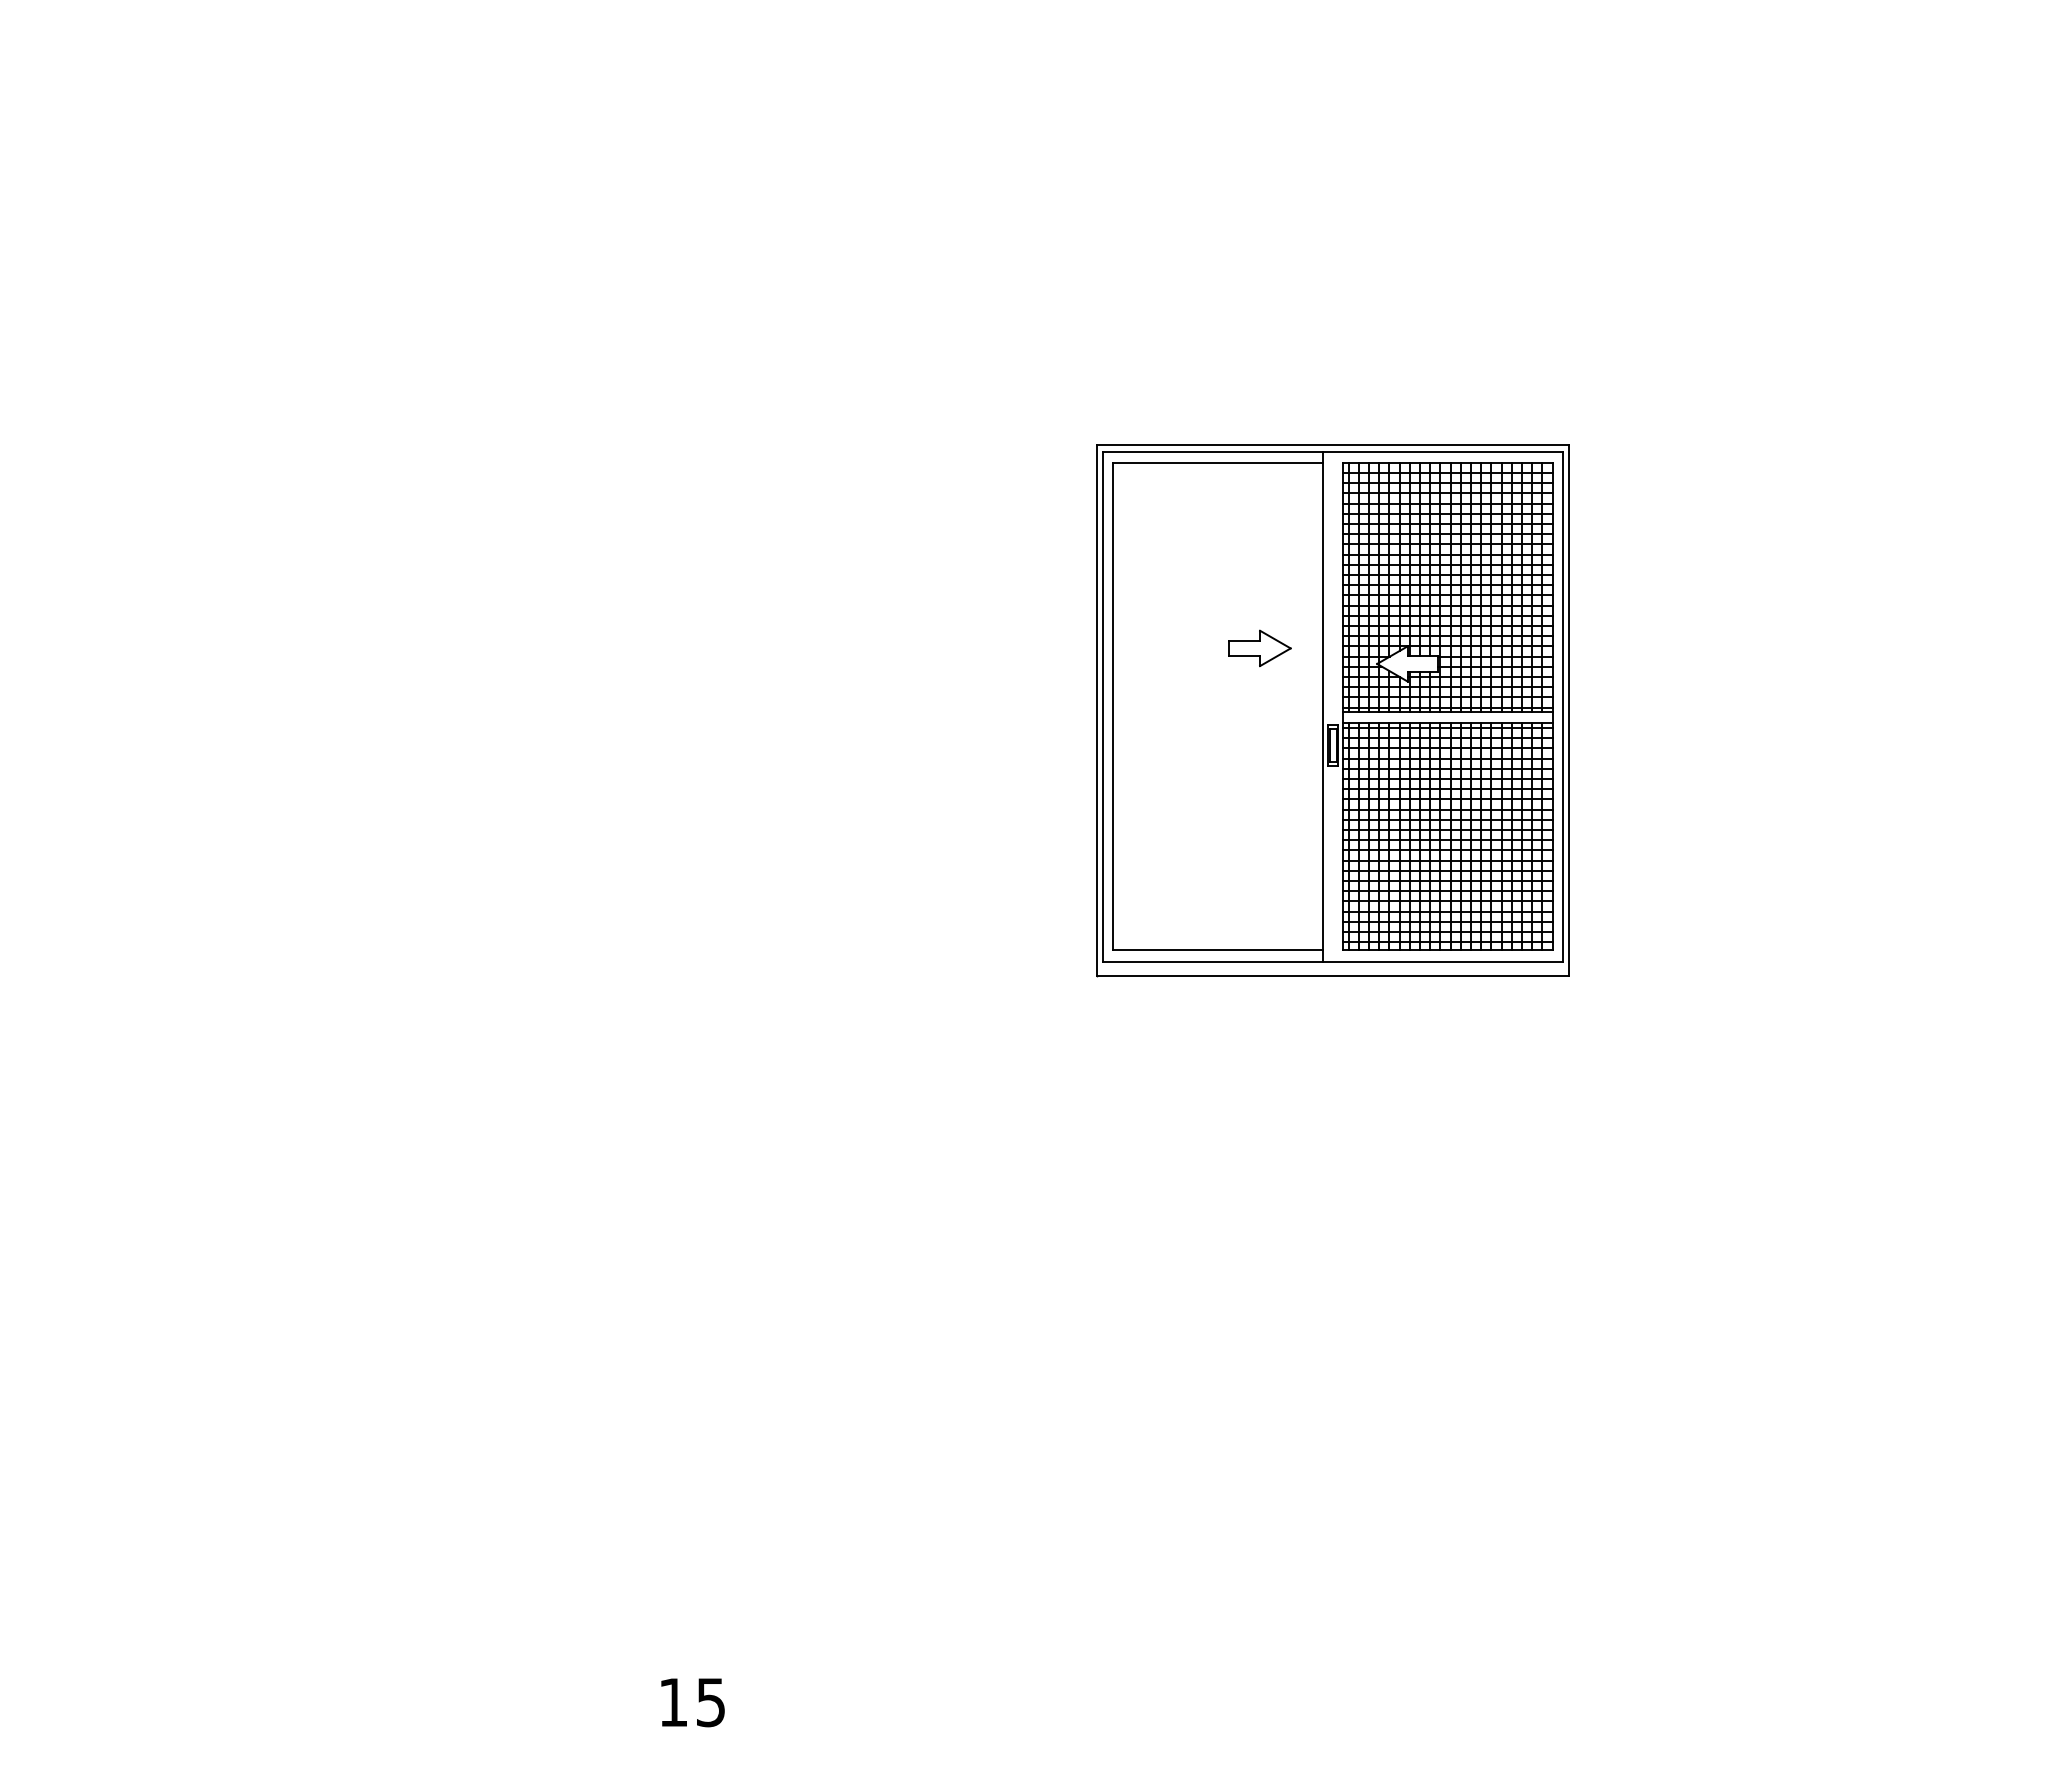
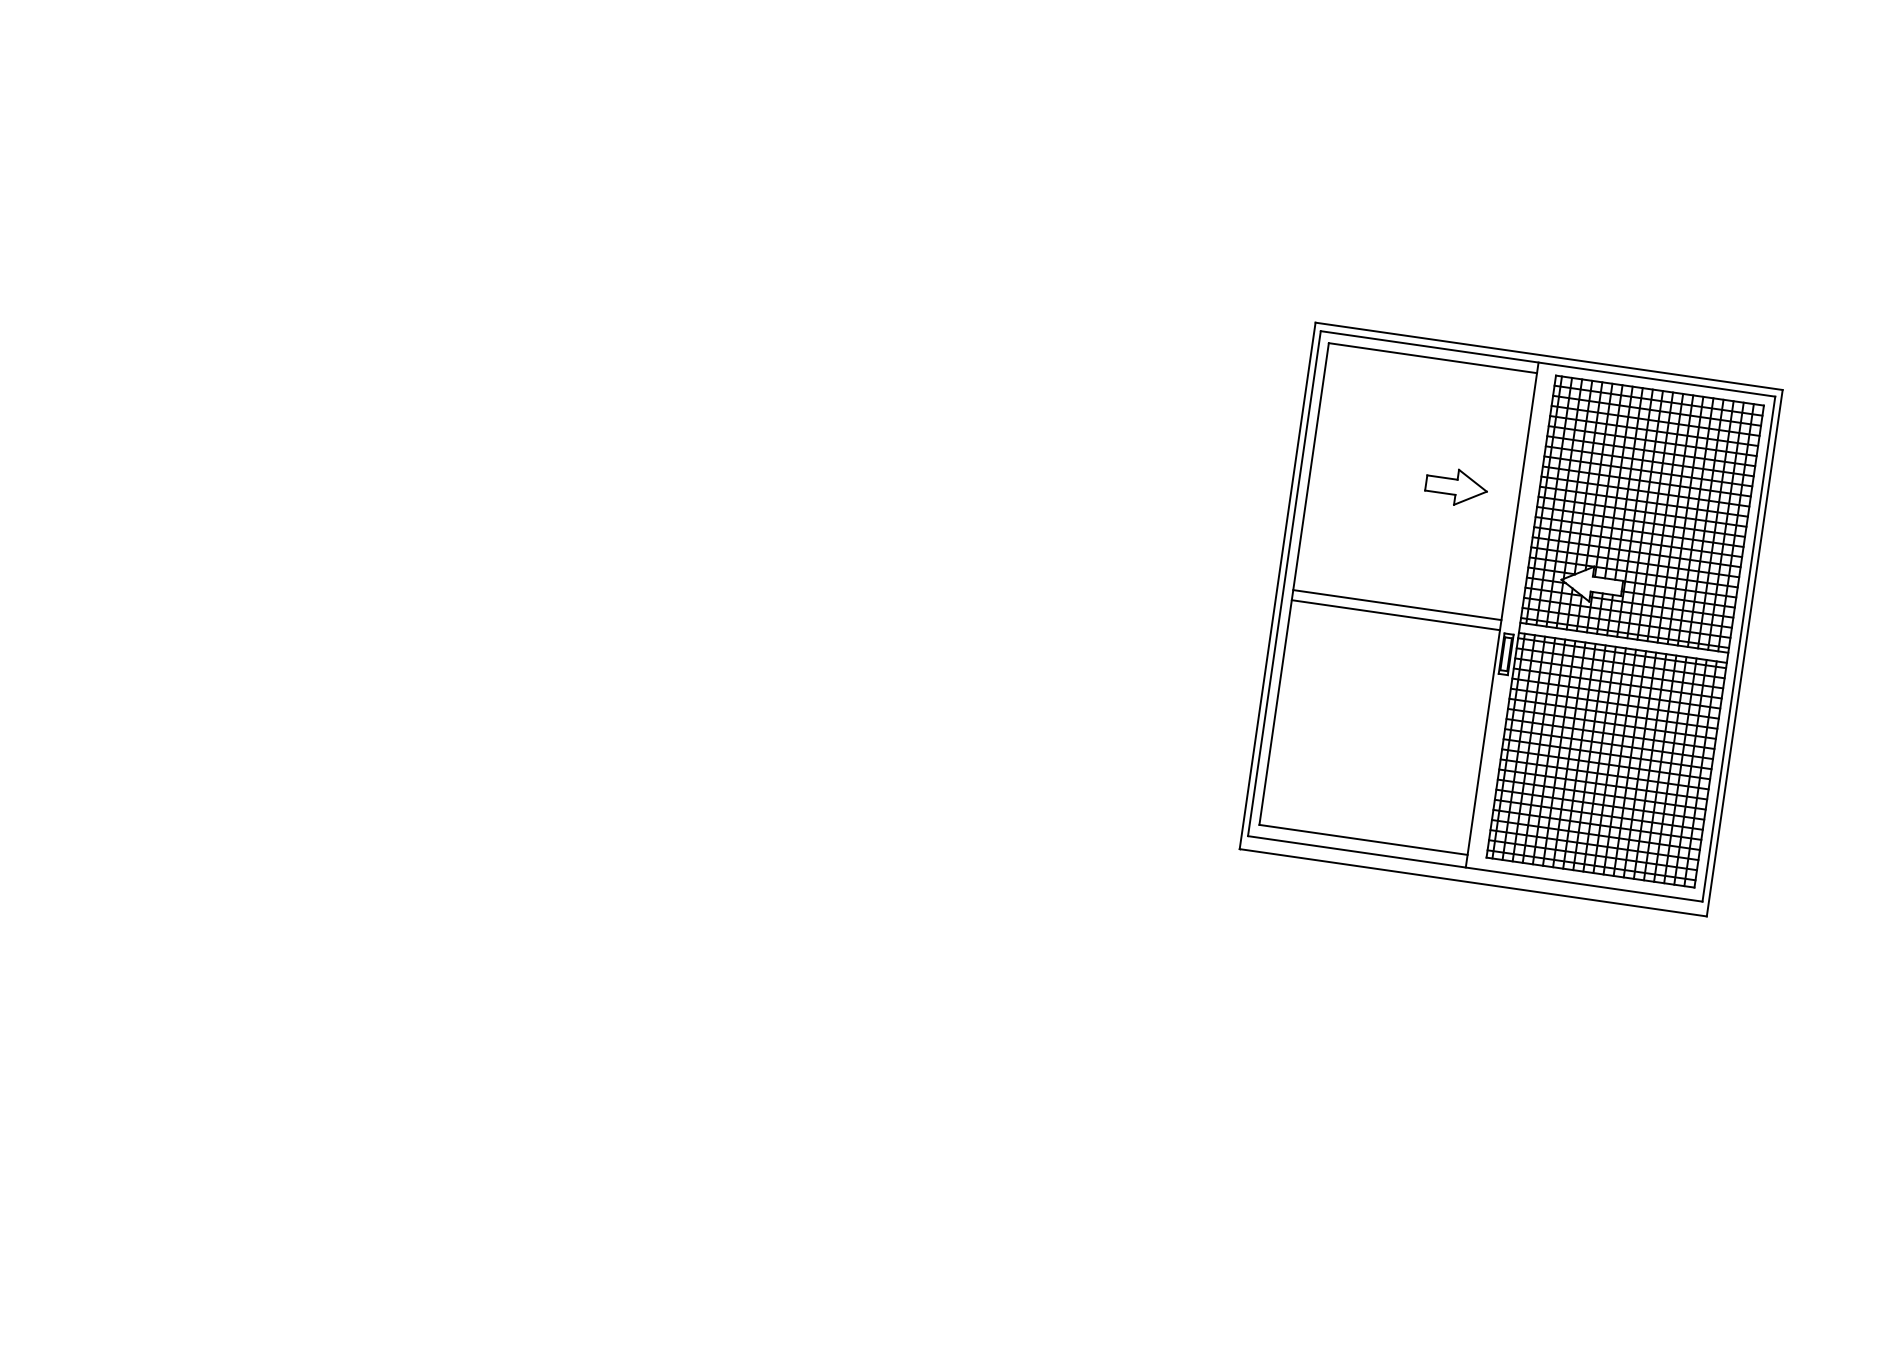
part: (1259, 648) -> (1455, 487), moved
line: (1218, 712) -> (1397, 605), added
line: (1218, 722) -> (1396, 615), added

